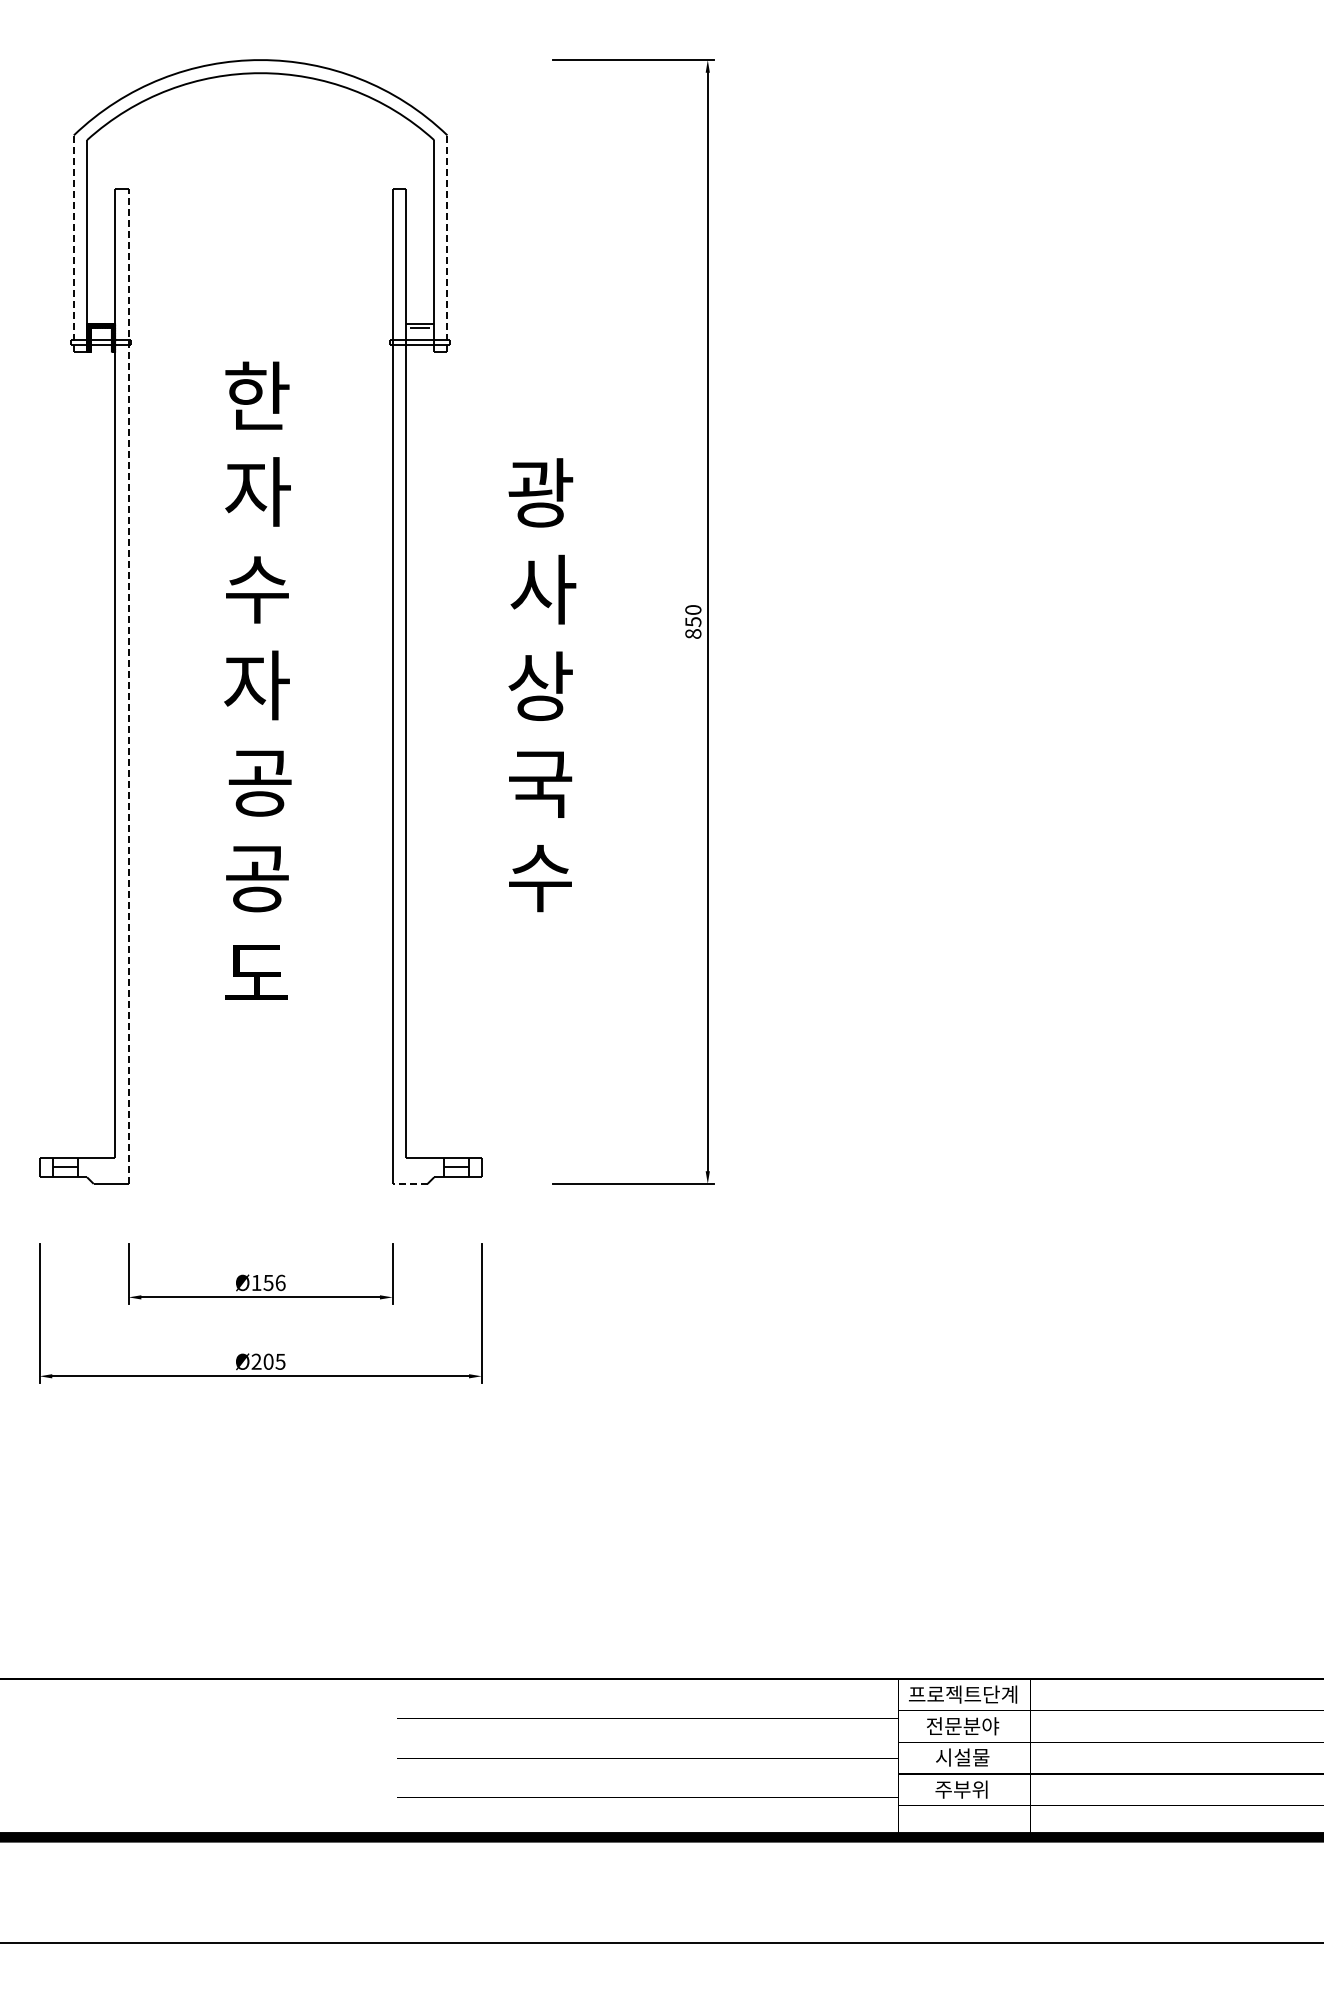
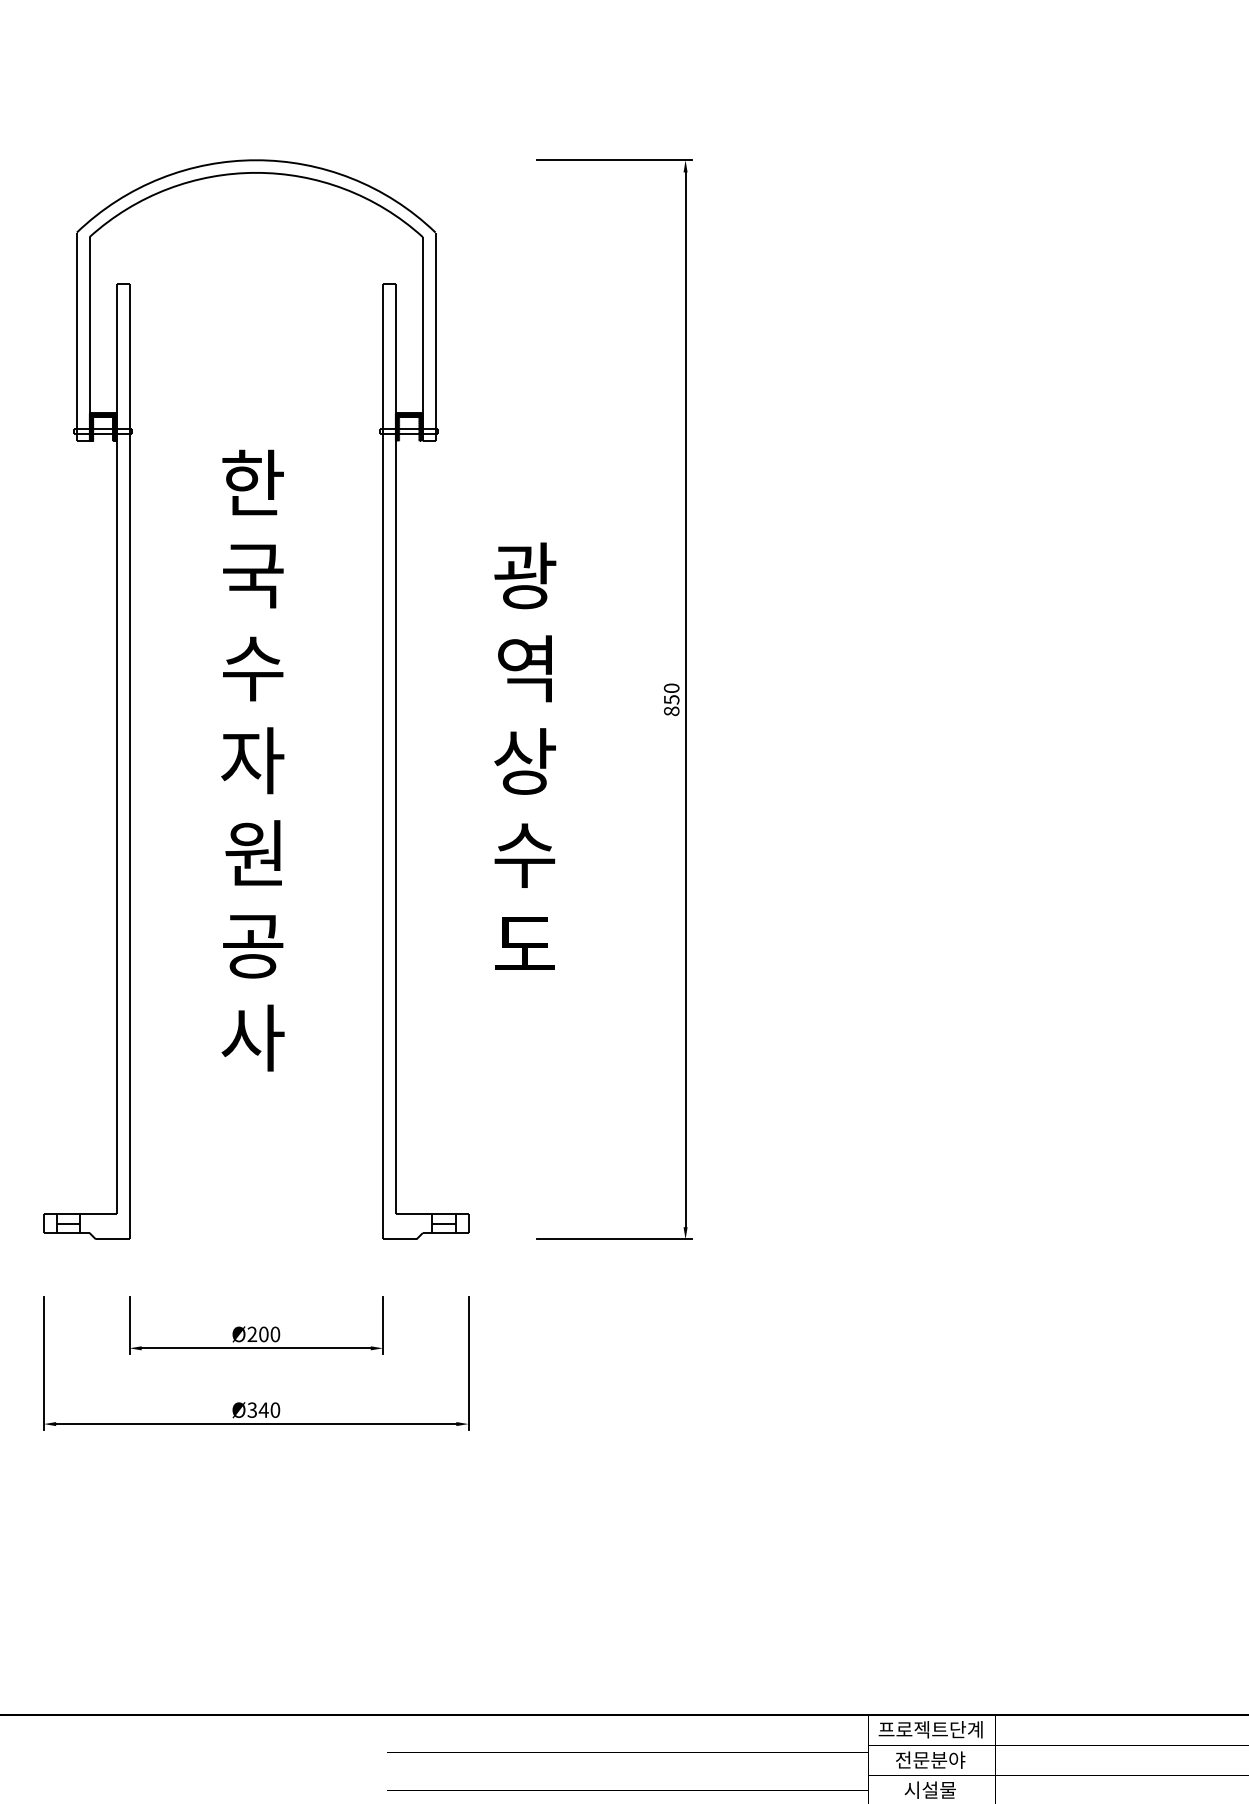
line: (73, 243) -> (76, 336), dashed -> solid
line: (447, 243) -> (435, 336), dashed -> solid
hatch: (419, 337) -> (408, 426), added
text: (257, 491) -> (253, 574), 자 -> 국
text: (543, 589) -> (527, 668), 사 -> 역
line: (128, 686) -> (129, 761), dashed -> solid
text: (259, 781) -> (255, 852), 공 -> 원
text: (540, 783) -> (524, 854), 국 -> 수
text: (540, 878) -> (524, 946), 수 -> 도
text: (257, 974) -> (253, 1038), 도 -> 사
line: (409, 1183) -> (399, 1238), dashed -> solid
text: (268, 1282) -> (263, 1334), Ø156 -> Ø200
text: (268, 1361) -> (263, 1409), Ø205 -> Ø340

